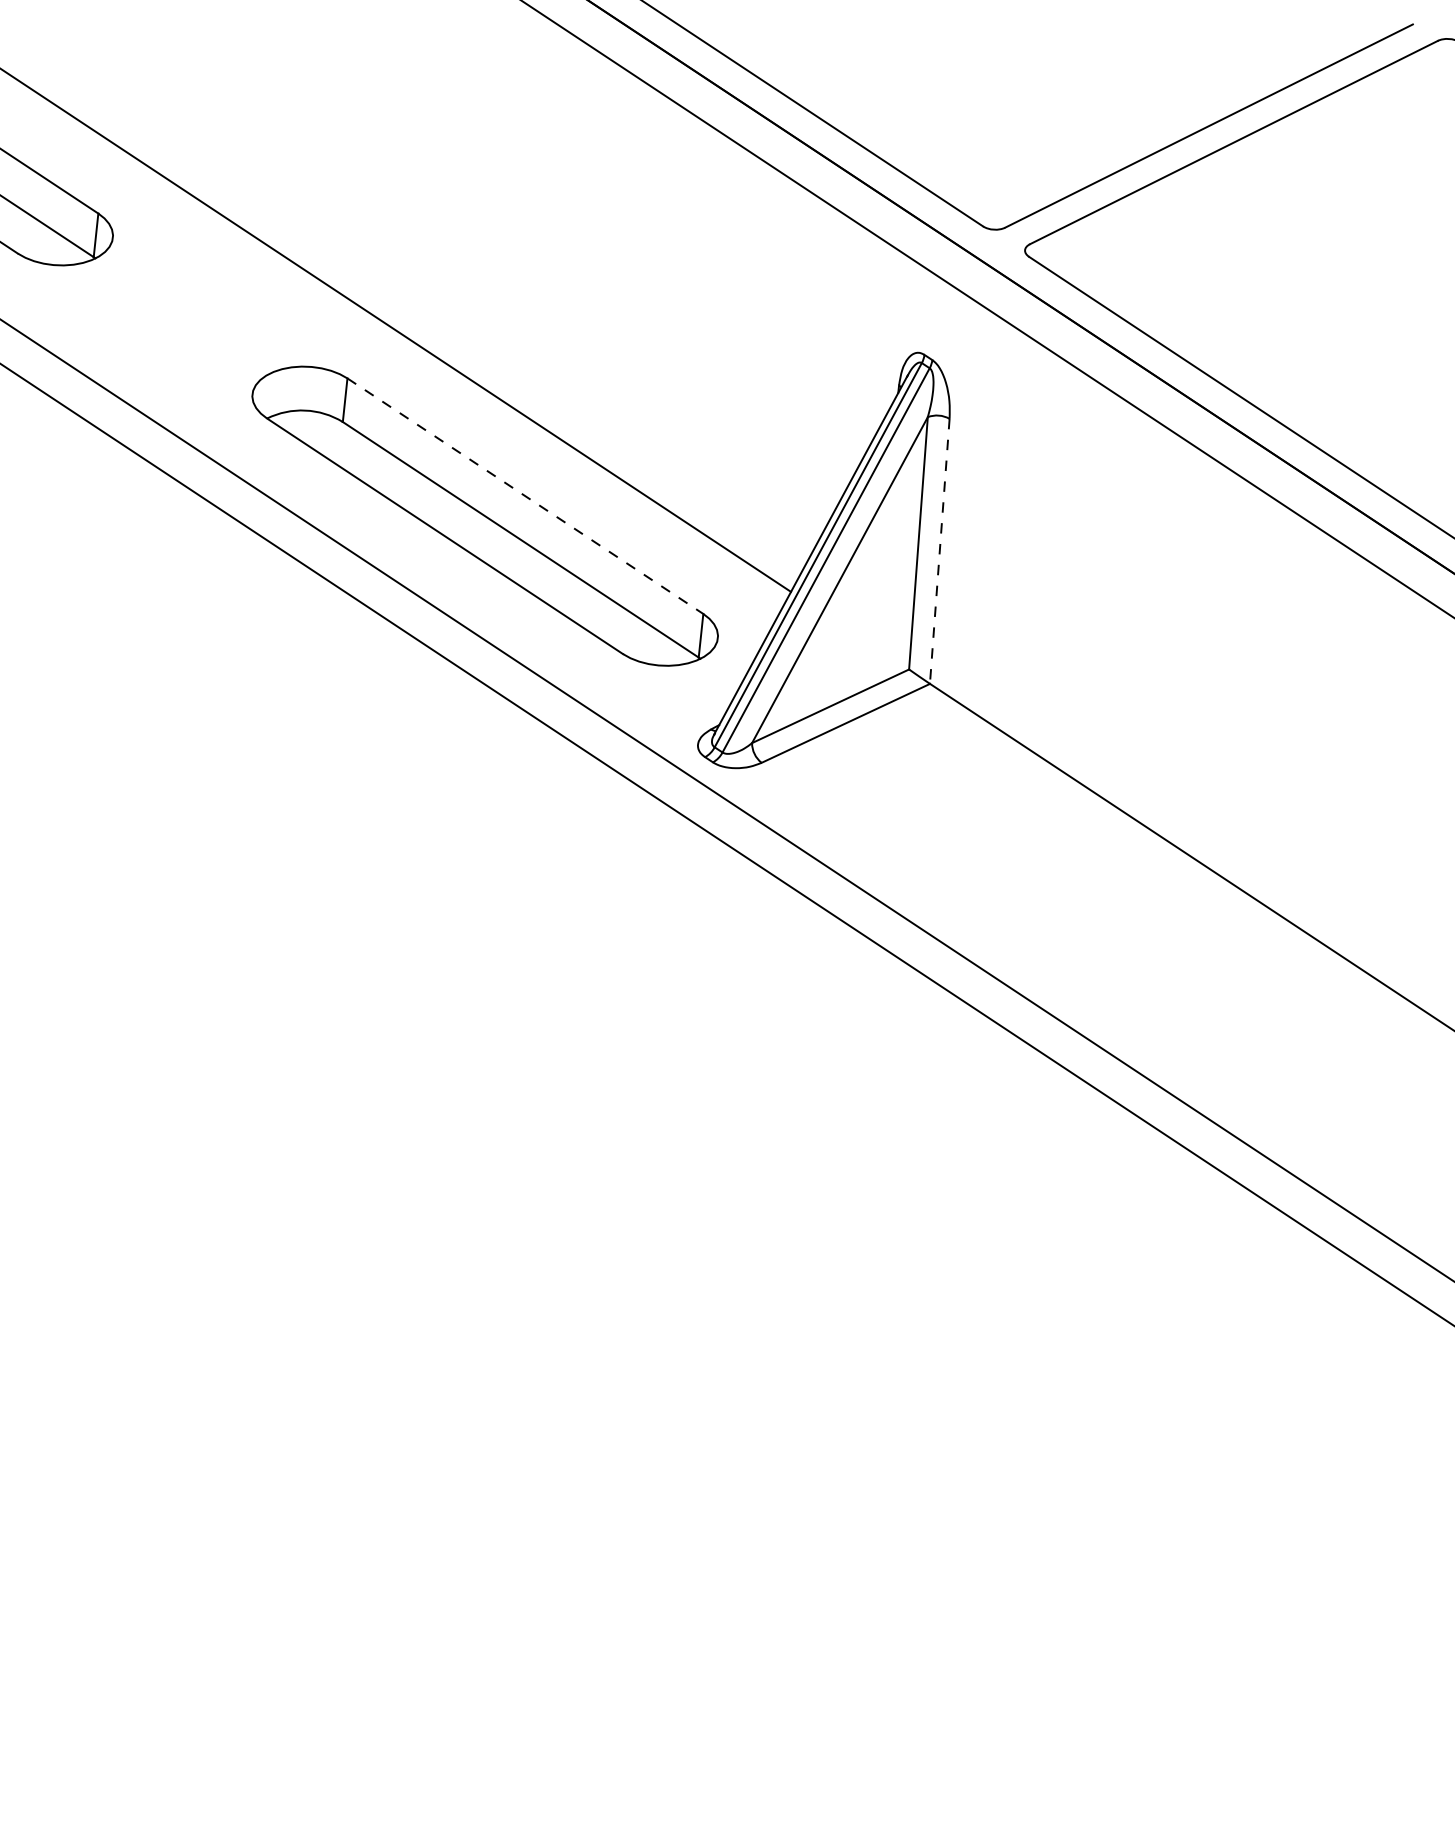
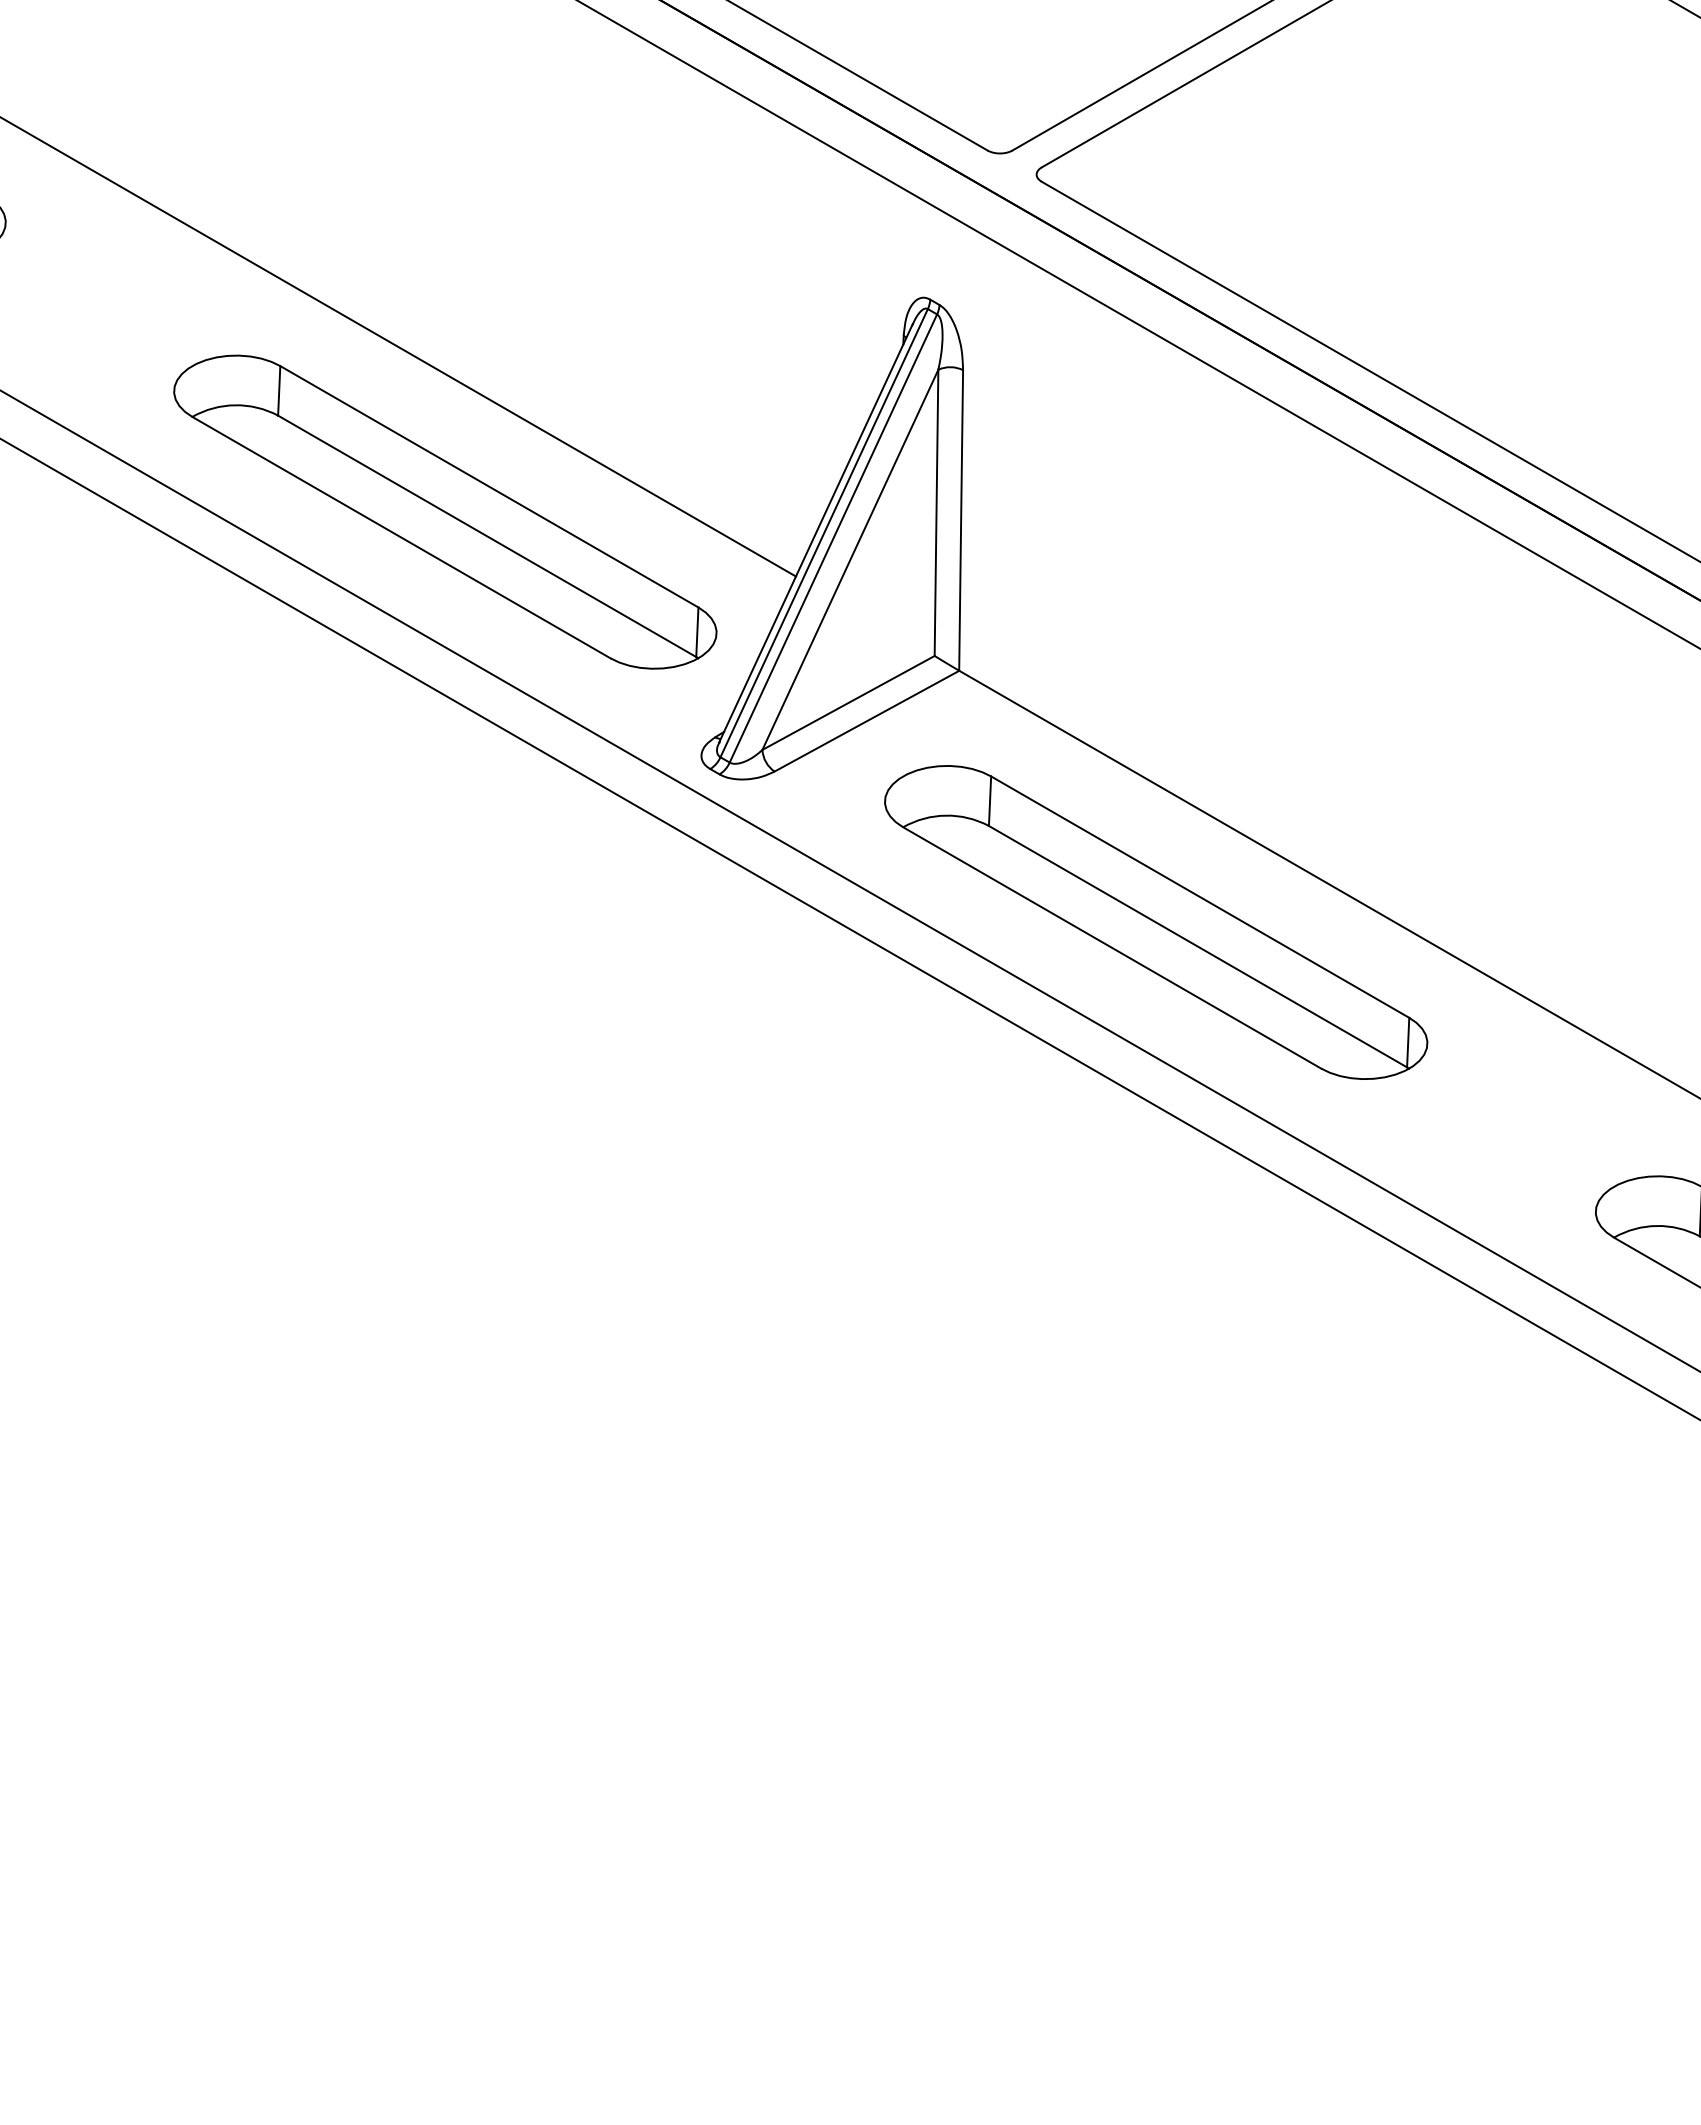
line: (525, 496) -> (489, 487), dashed -> solid
line: (940, 551) -> (961, 520), dashed -> solid
part: (1090, 916) -> (1156, 922), added

